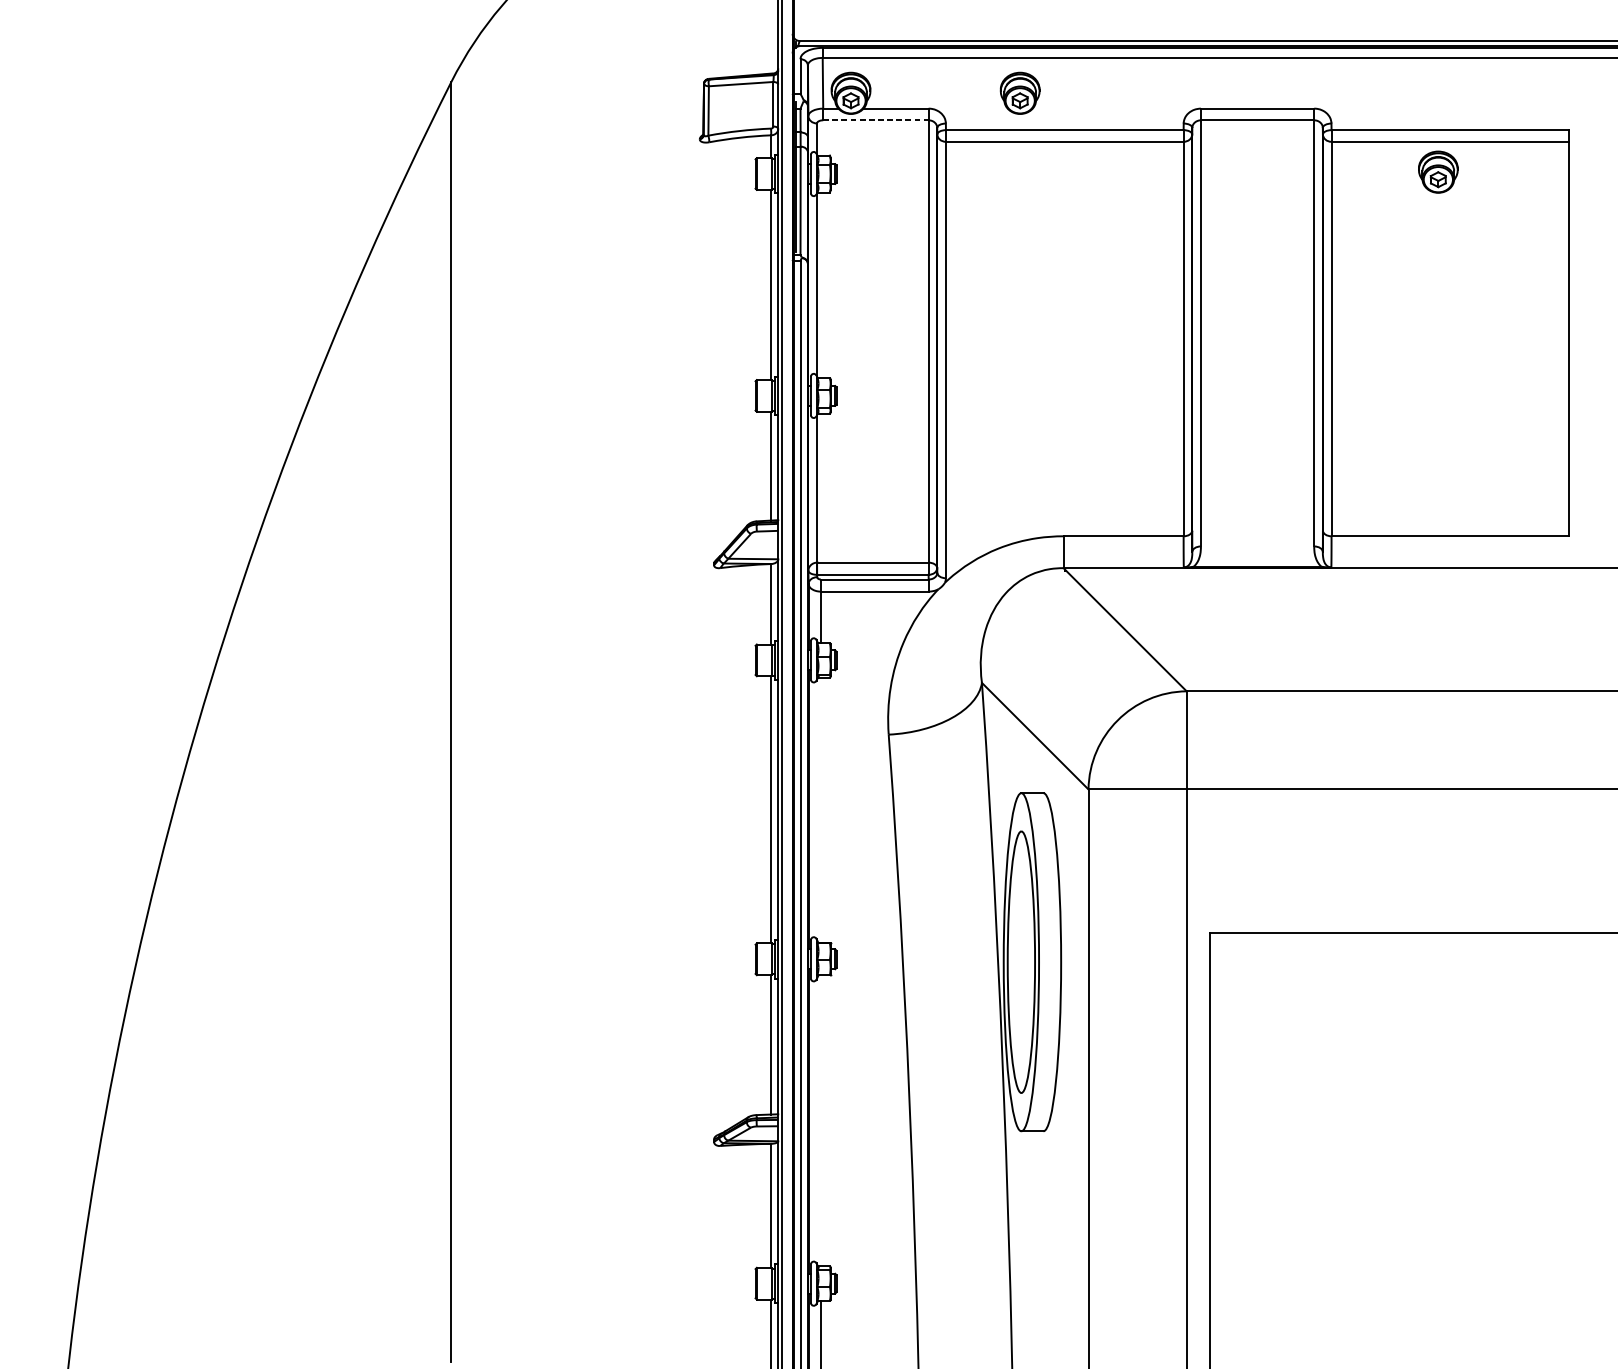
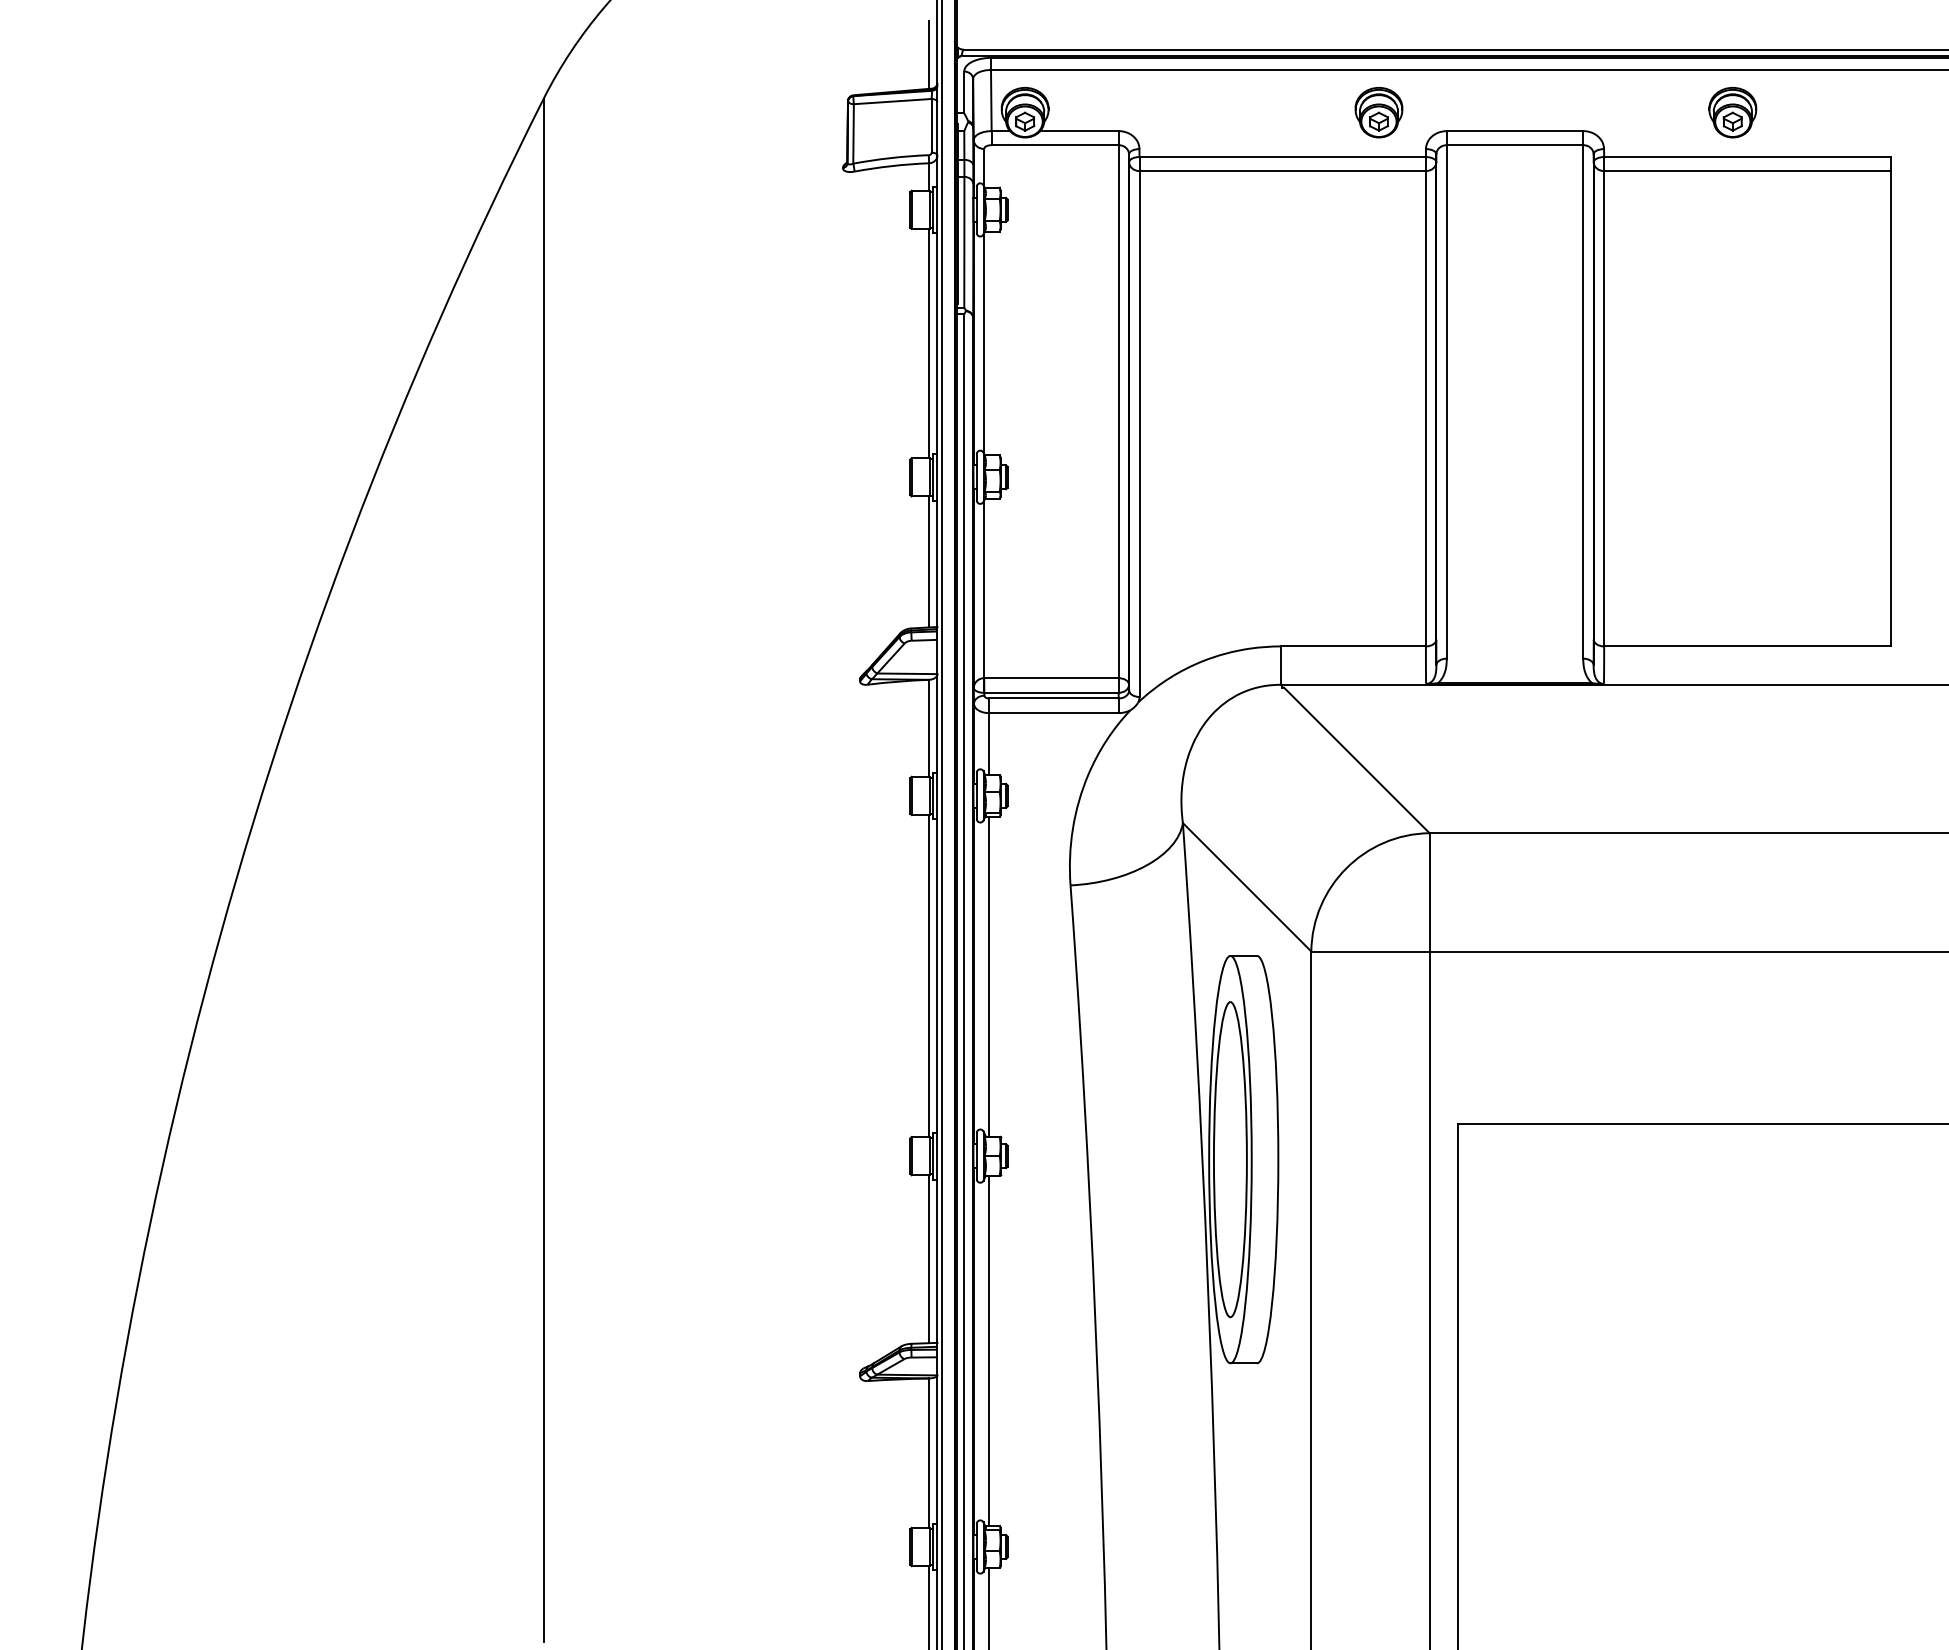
line: (771, 45) -> (929, 54), added
part: (1019, 93) -> (1378, 112), moved
line: (876, 120) -> (1055, 145), dashed -> solid
part: (1438, 172) -> (1732, 112), moved
line: (820, 810) -> (988, 976), added
line: (820, 1120) -> (988, 1350), added

